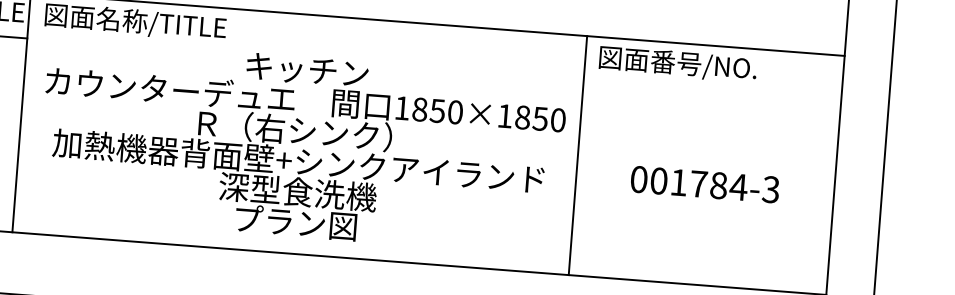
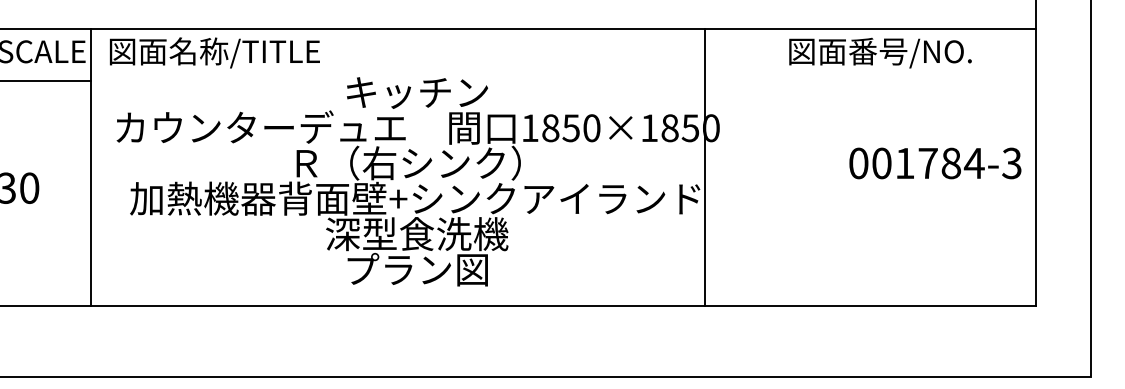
text: (678, 63) -> (880, 52), moved
line: (578, 154) -> (705, 166), moved
text: (705, 184) -> (935, 163), moved

